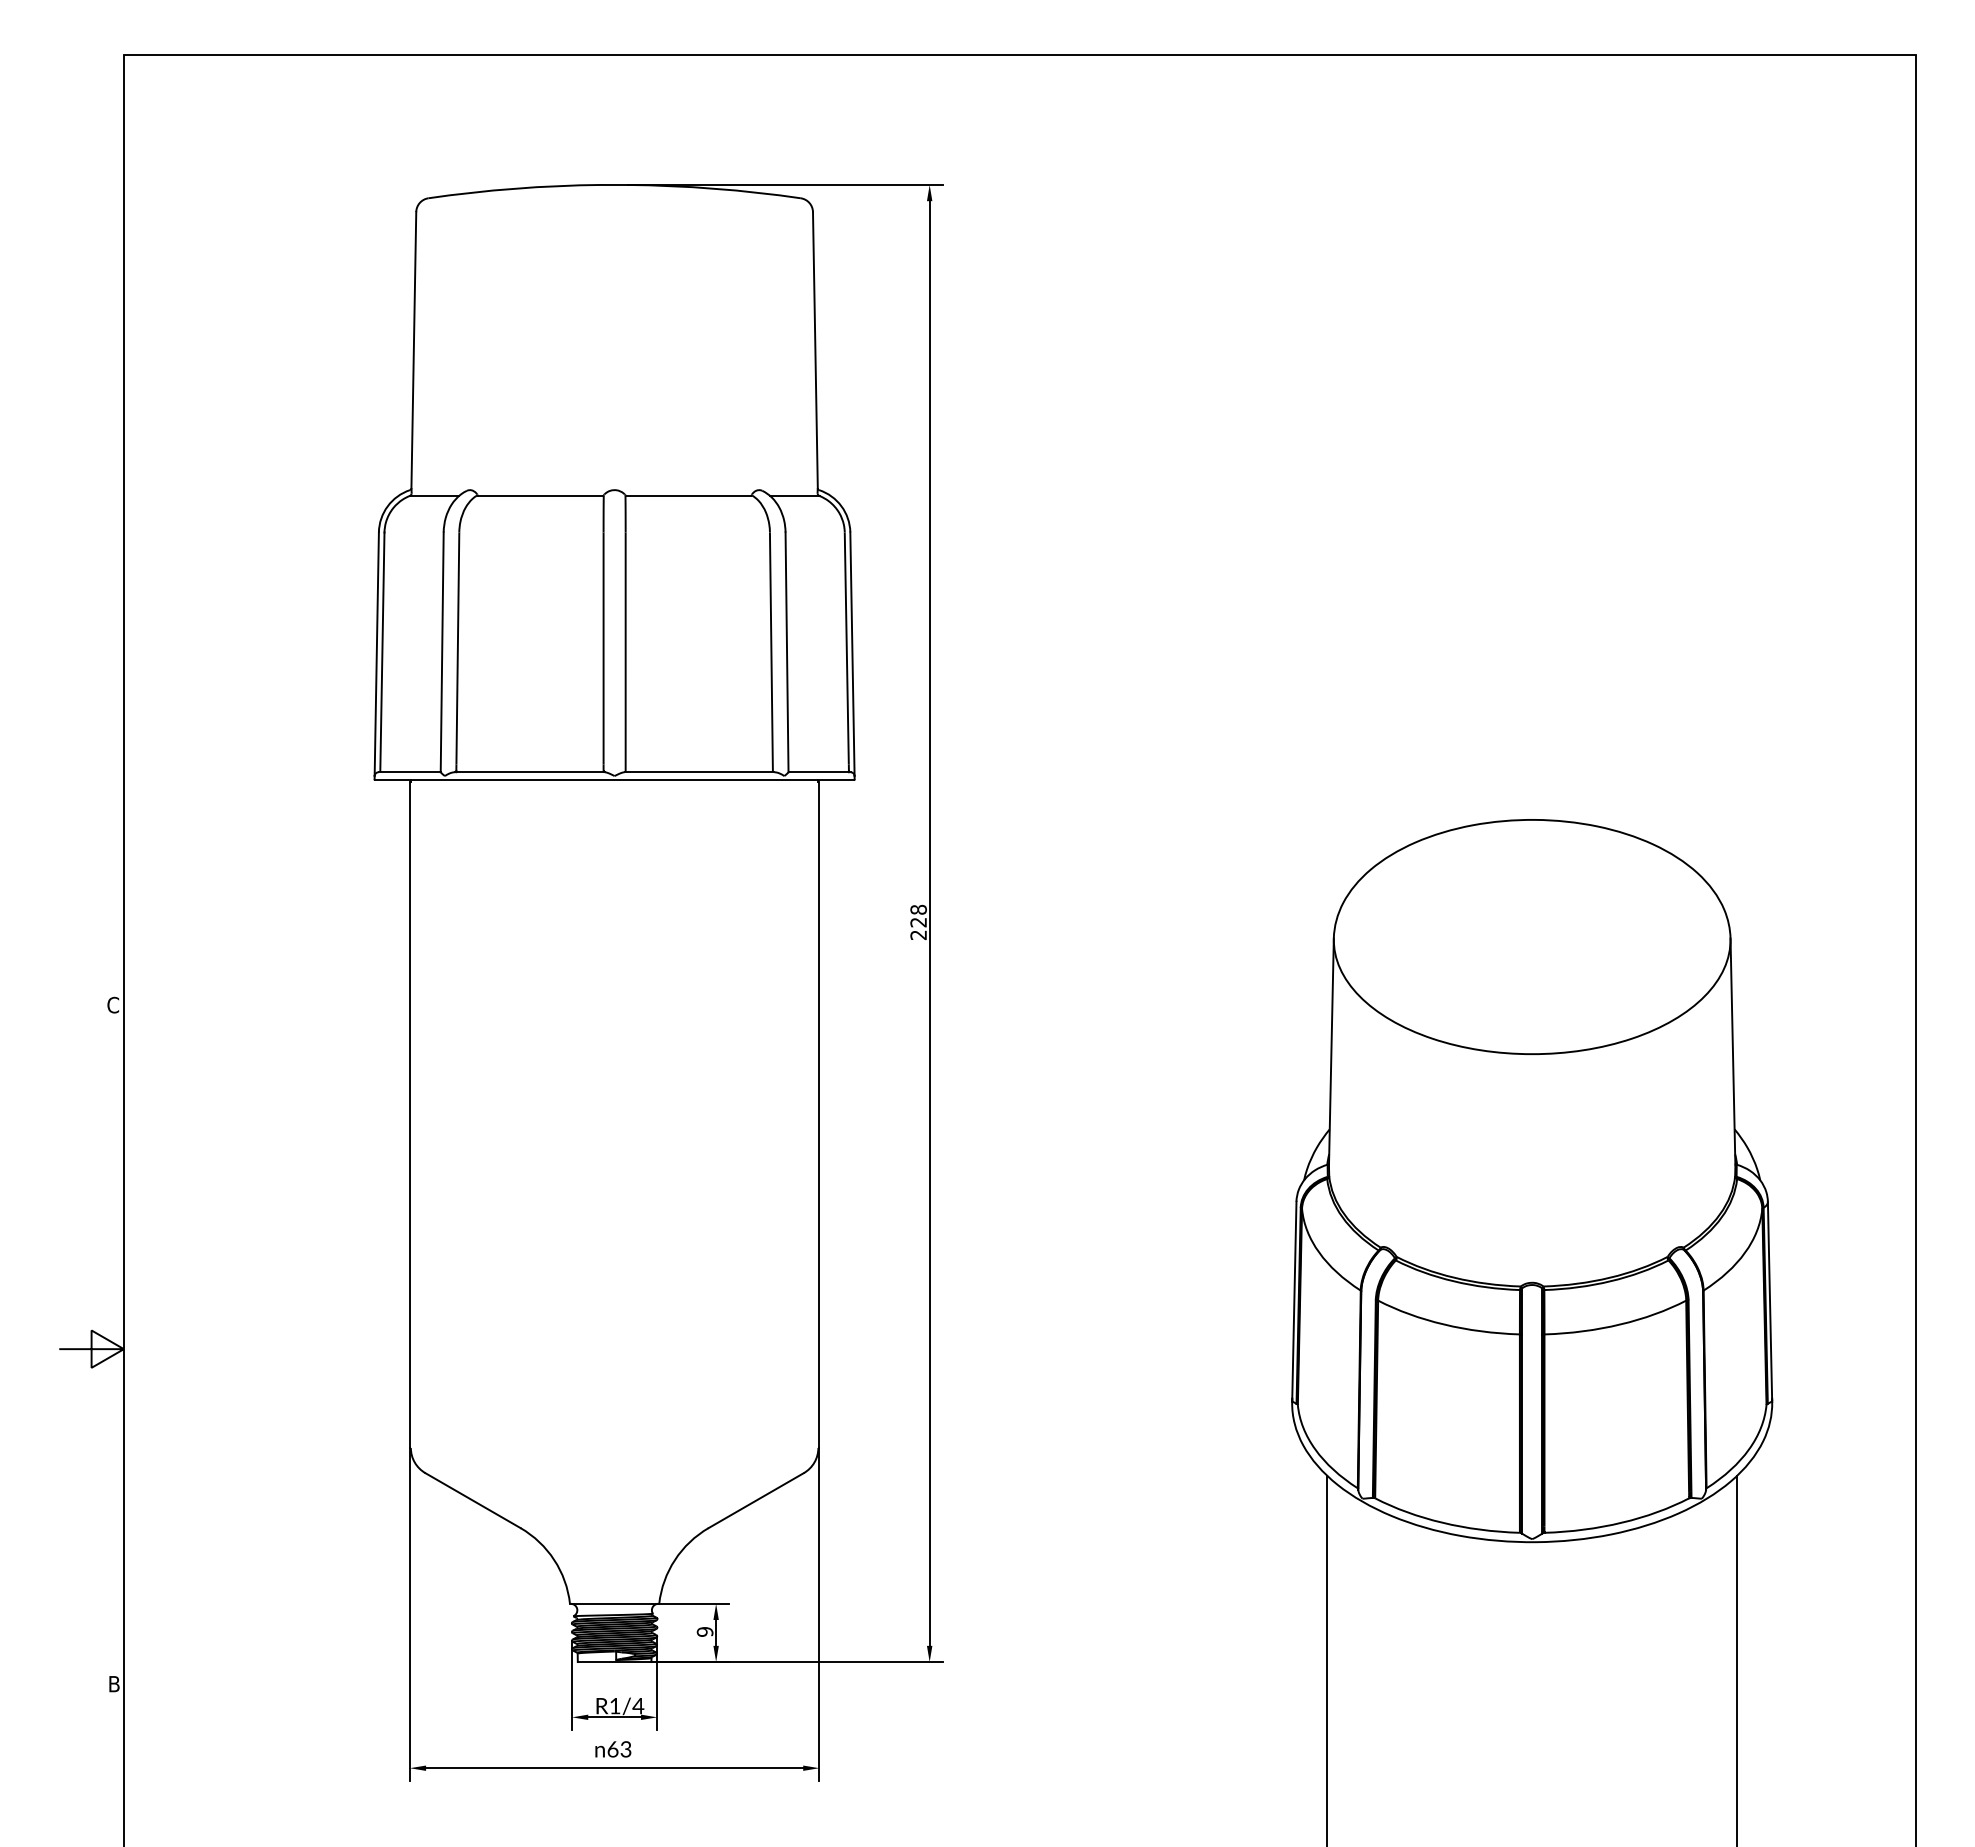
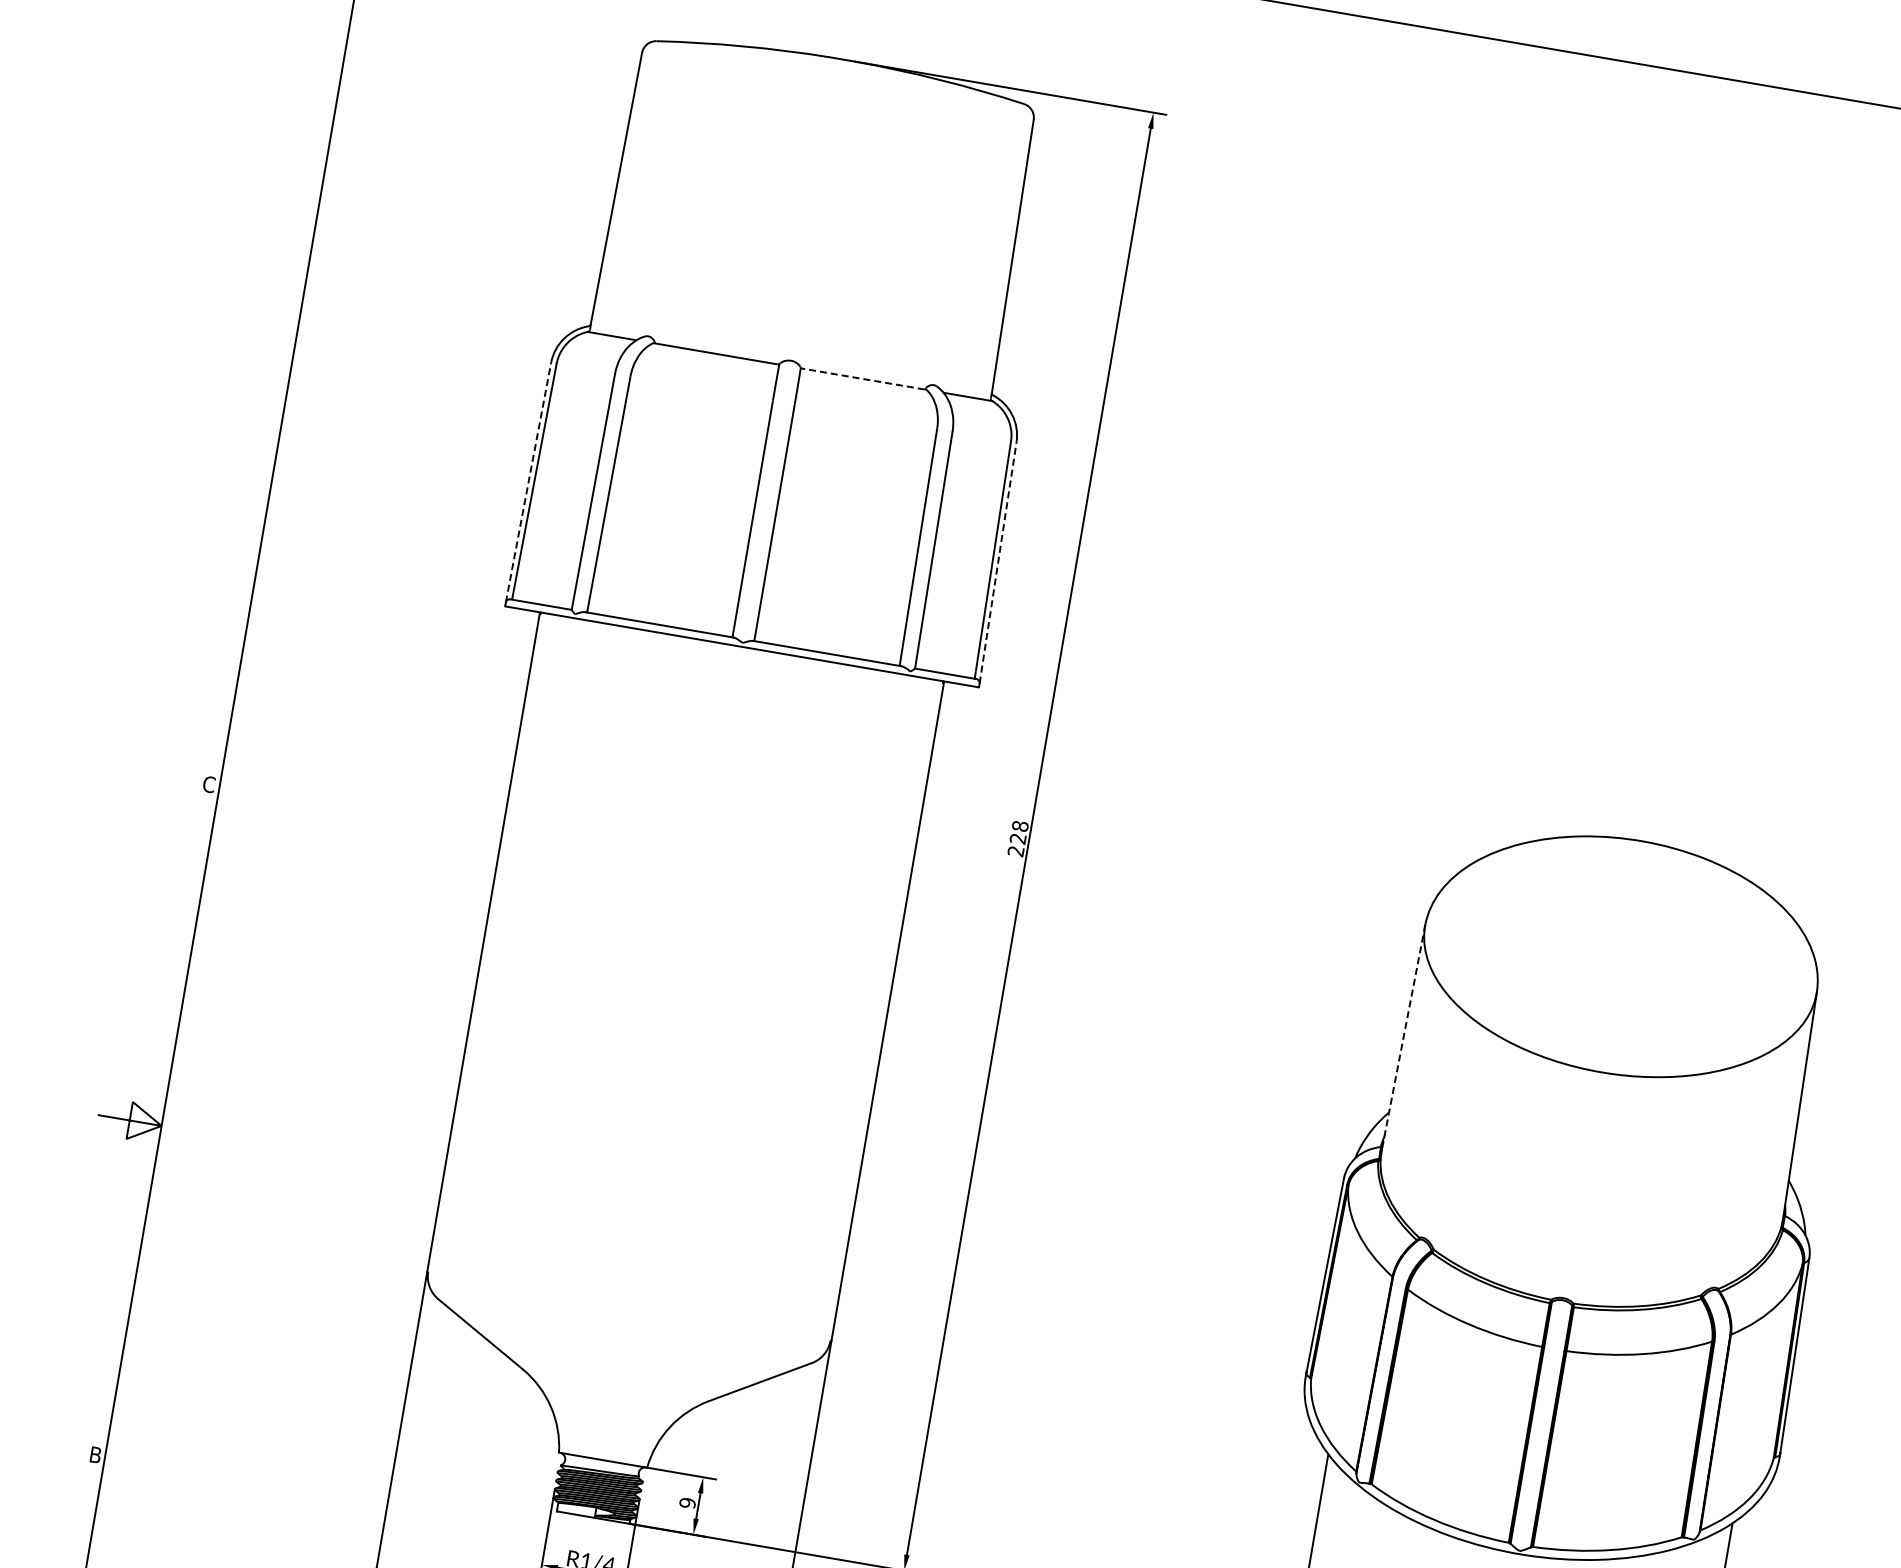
line: (688, 496) -> (862, 379), solid -> dashed
line: (376, 654) -> (528, 482), solid -> dashed
line: (852, 654) -> (998, 563), solid -> dashed
line: (1331, 1051) -> (1403, 1035), solid -> dashed

